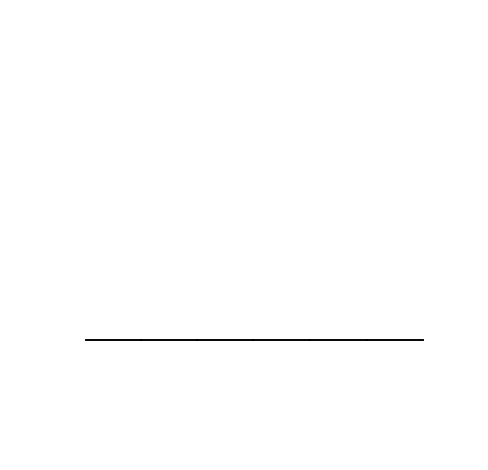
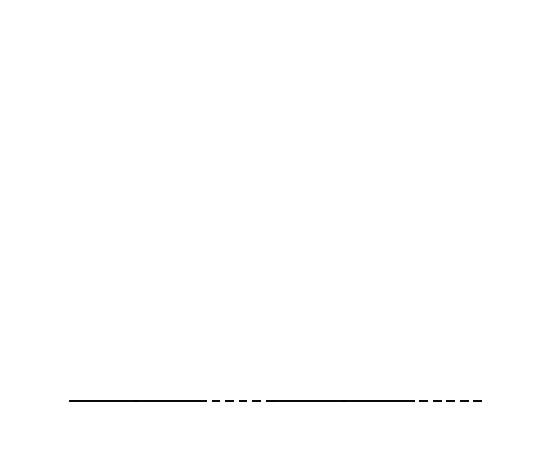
line: (224, 340) -> (239, 401), solid -> dashed
line: (394, 340) -> (447, 401), solid -> dashed

